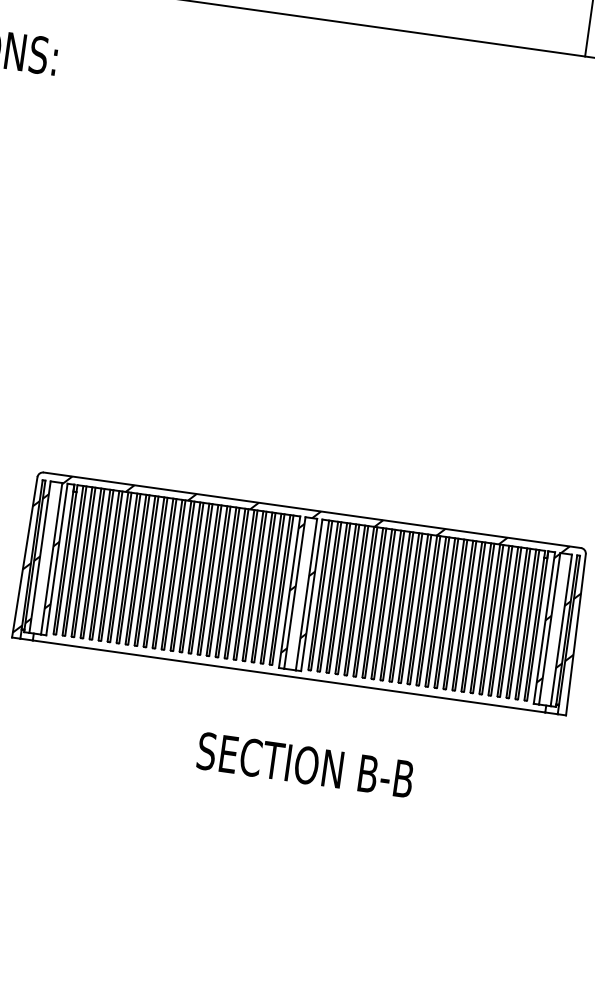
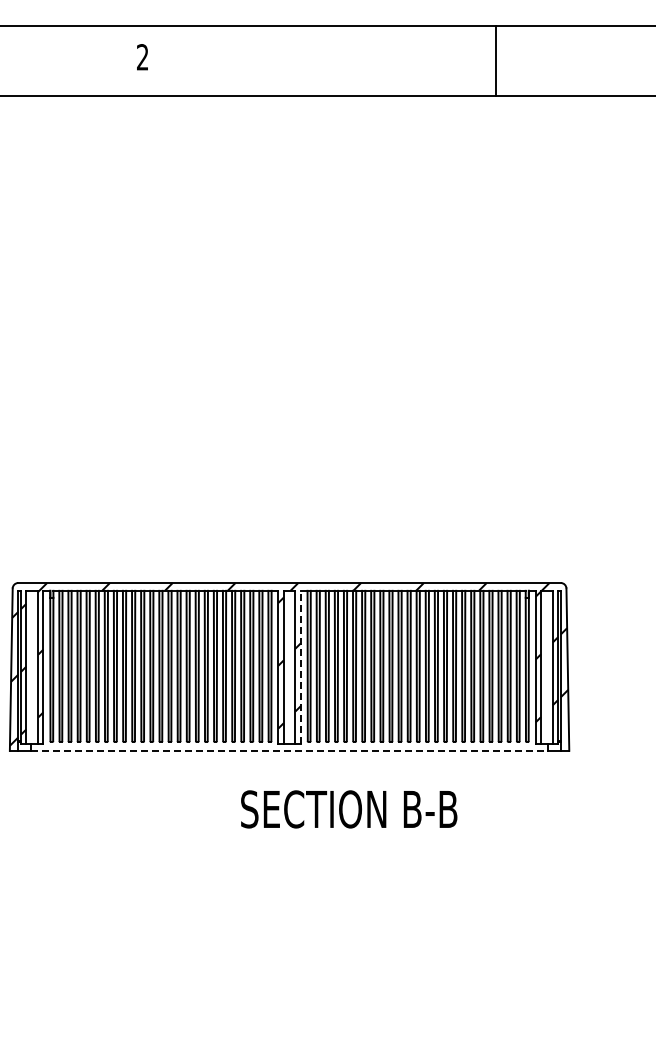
line: (311, 594) -> (300, 666), solid -> dashed
line: (289, 676) -> (289, 750), solid -> dashed
text: (305, 765) -> (349, 809), moved

